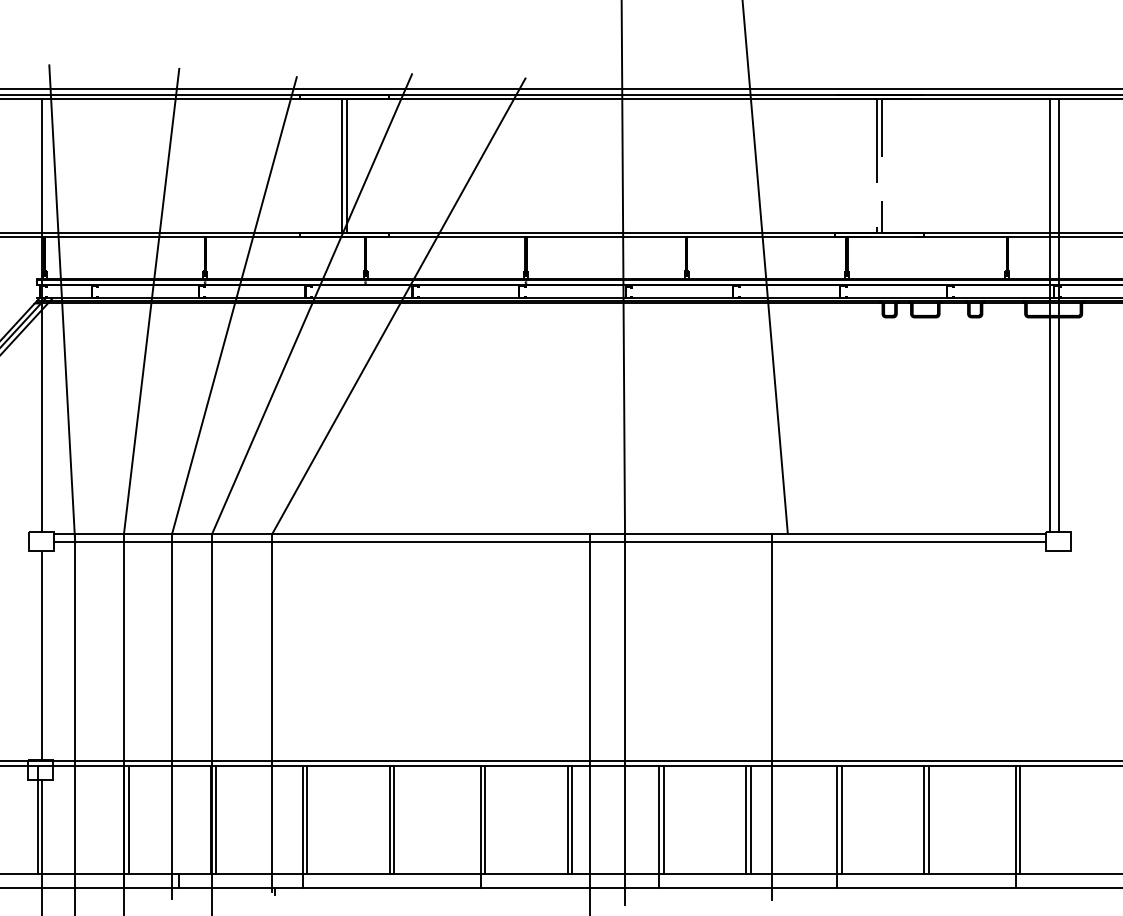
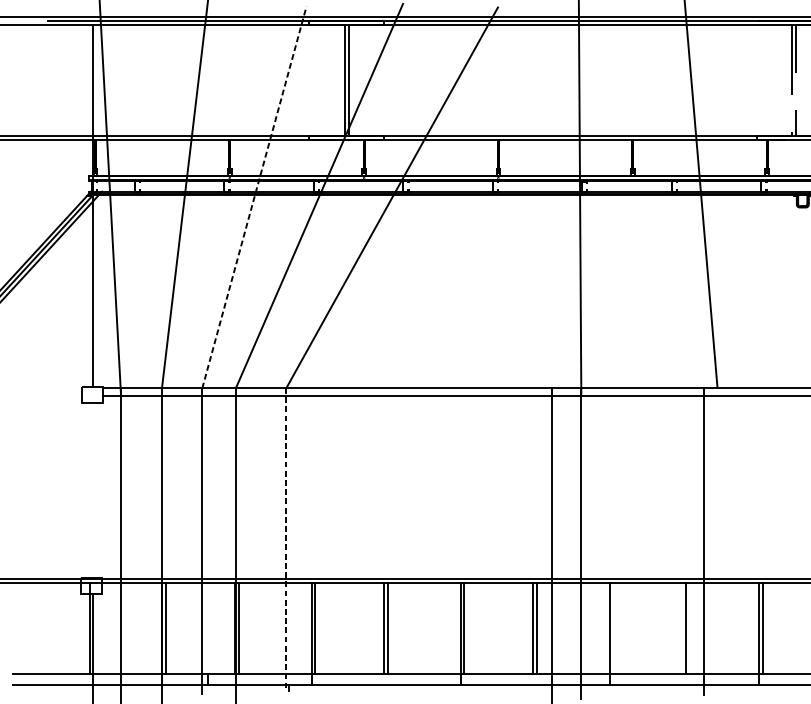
line: (234, 305) -> (254, 197), solid -> dashed
line: (41, 656) -> (92, 491), removed
line: (272, 712) -> (286, 538), solid -> dashed
line: (663, 819) -> (613, 627), removed
line: (746, 819) -> (682, 627), removed

